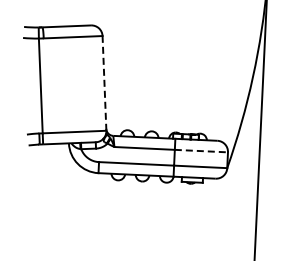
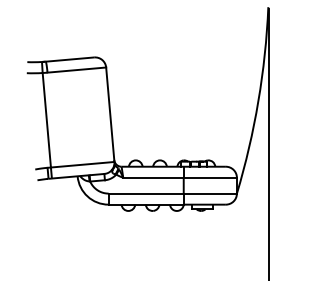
line: (104, 83) -> (110, 114), dashed -> solid
line: (201, 150) -> (210, 177), dashed -> solid

